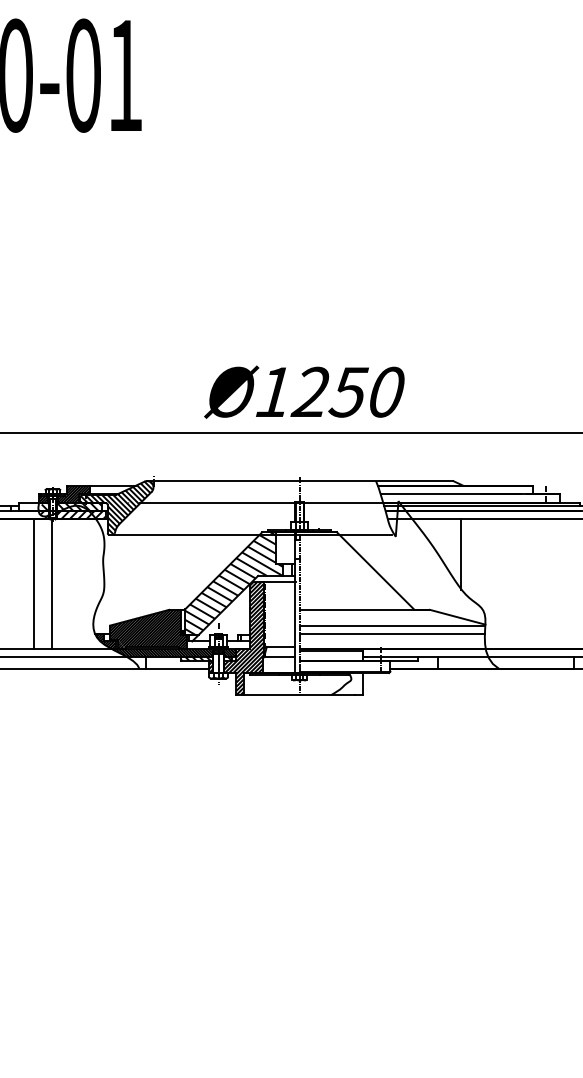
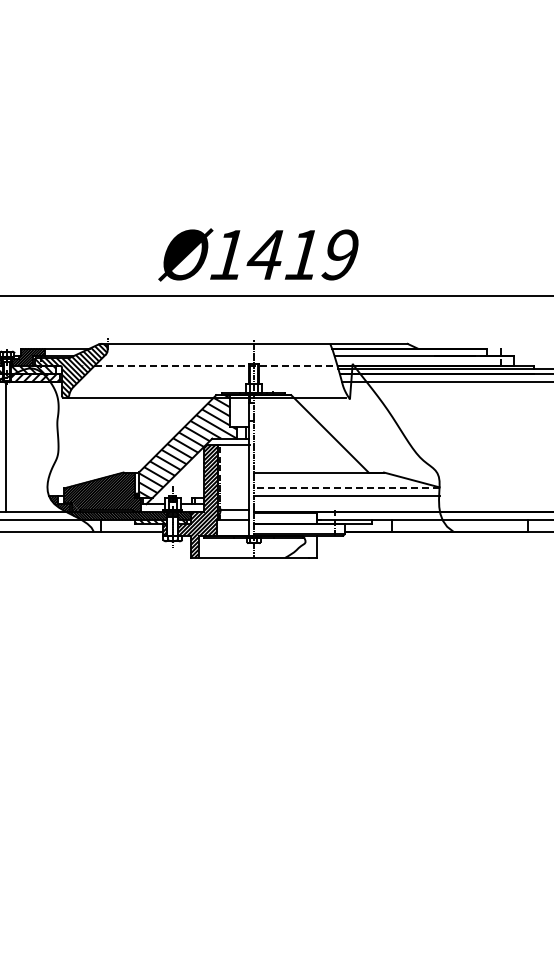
text: (347, 391) -> (301, 254), Ø1250 -> Ø1419
line: (261, 503) -> (215, 366), solid -> dashed
line: (461, 554) -> (415, 417), removed
line: (392, 625) -> (346, 488), solid -> dashed

